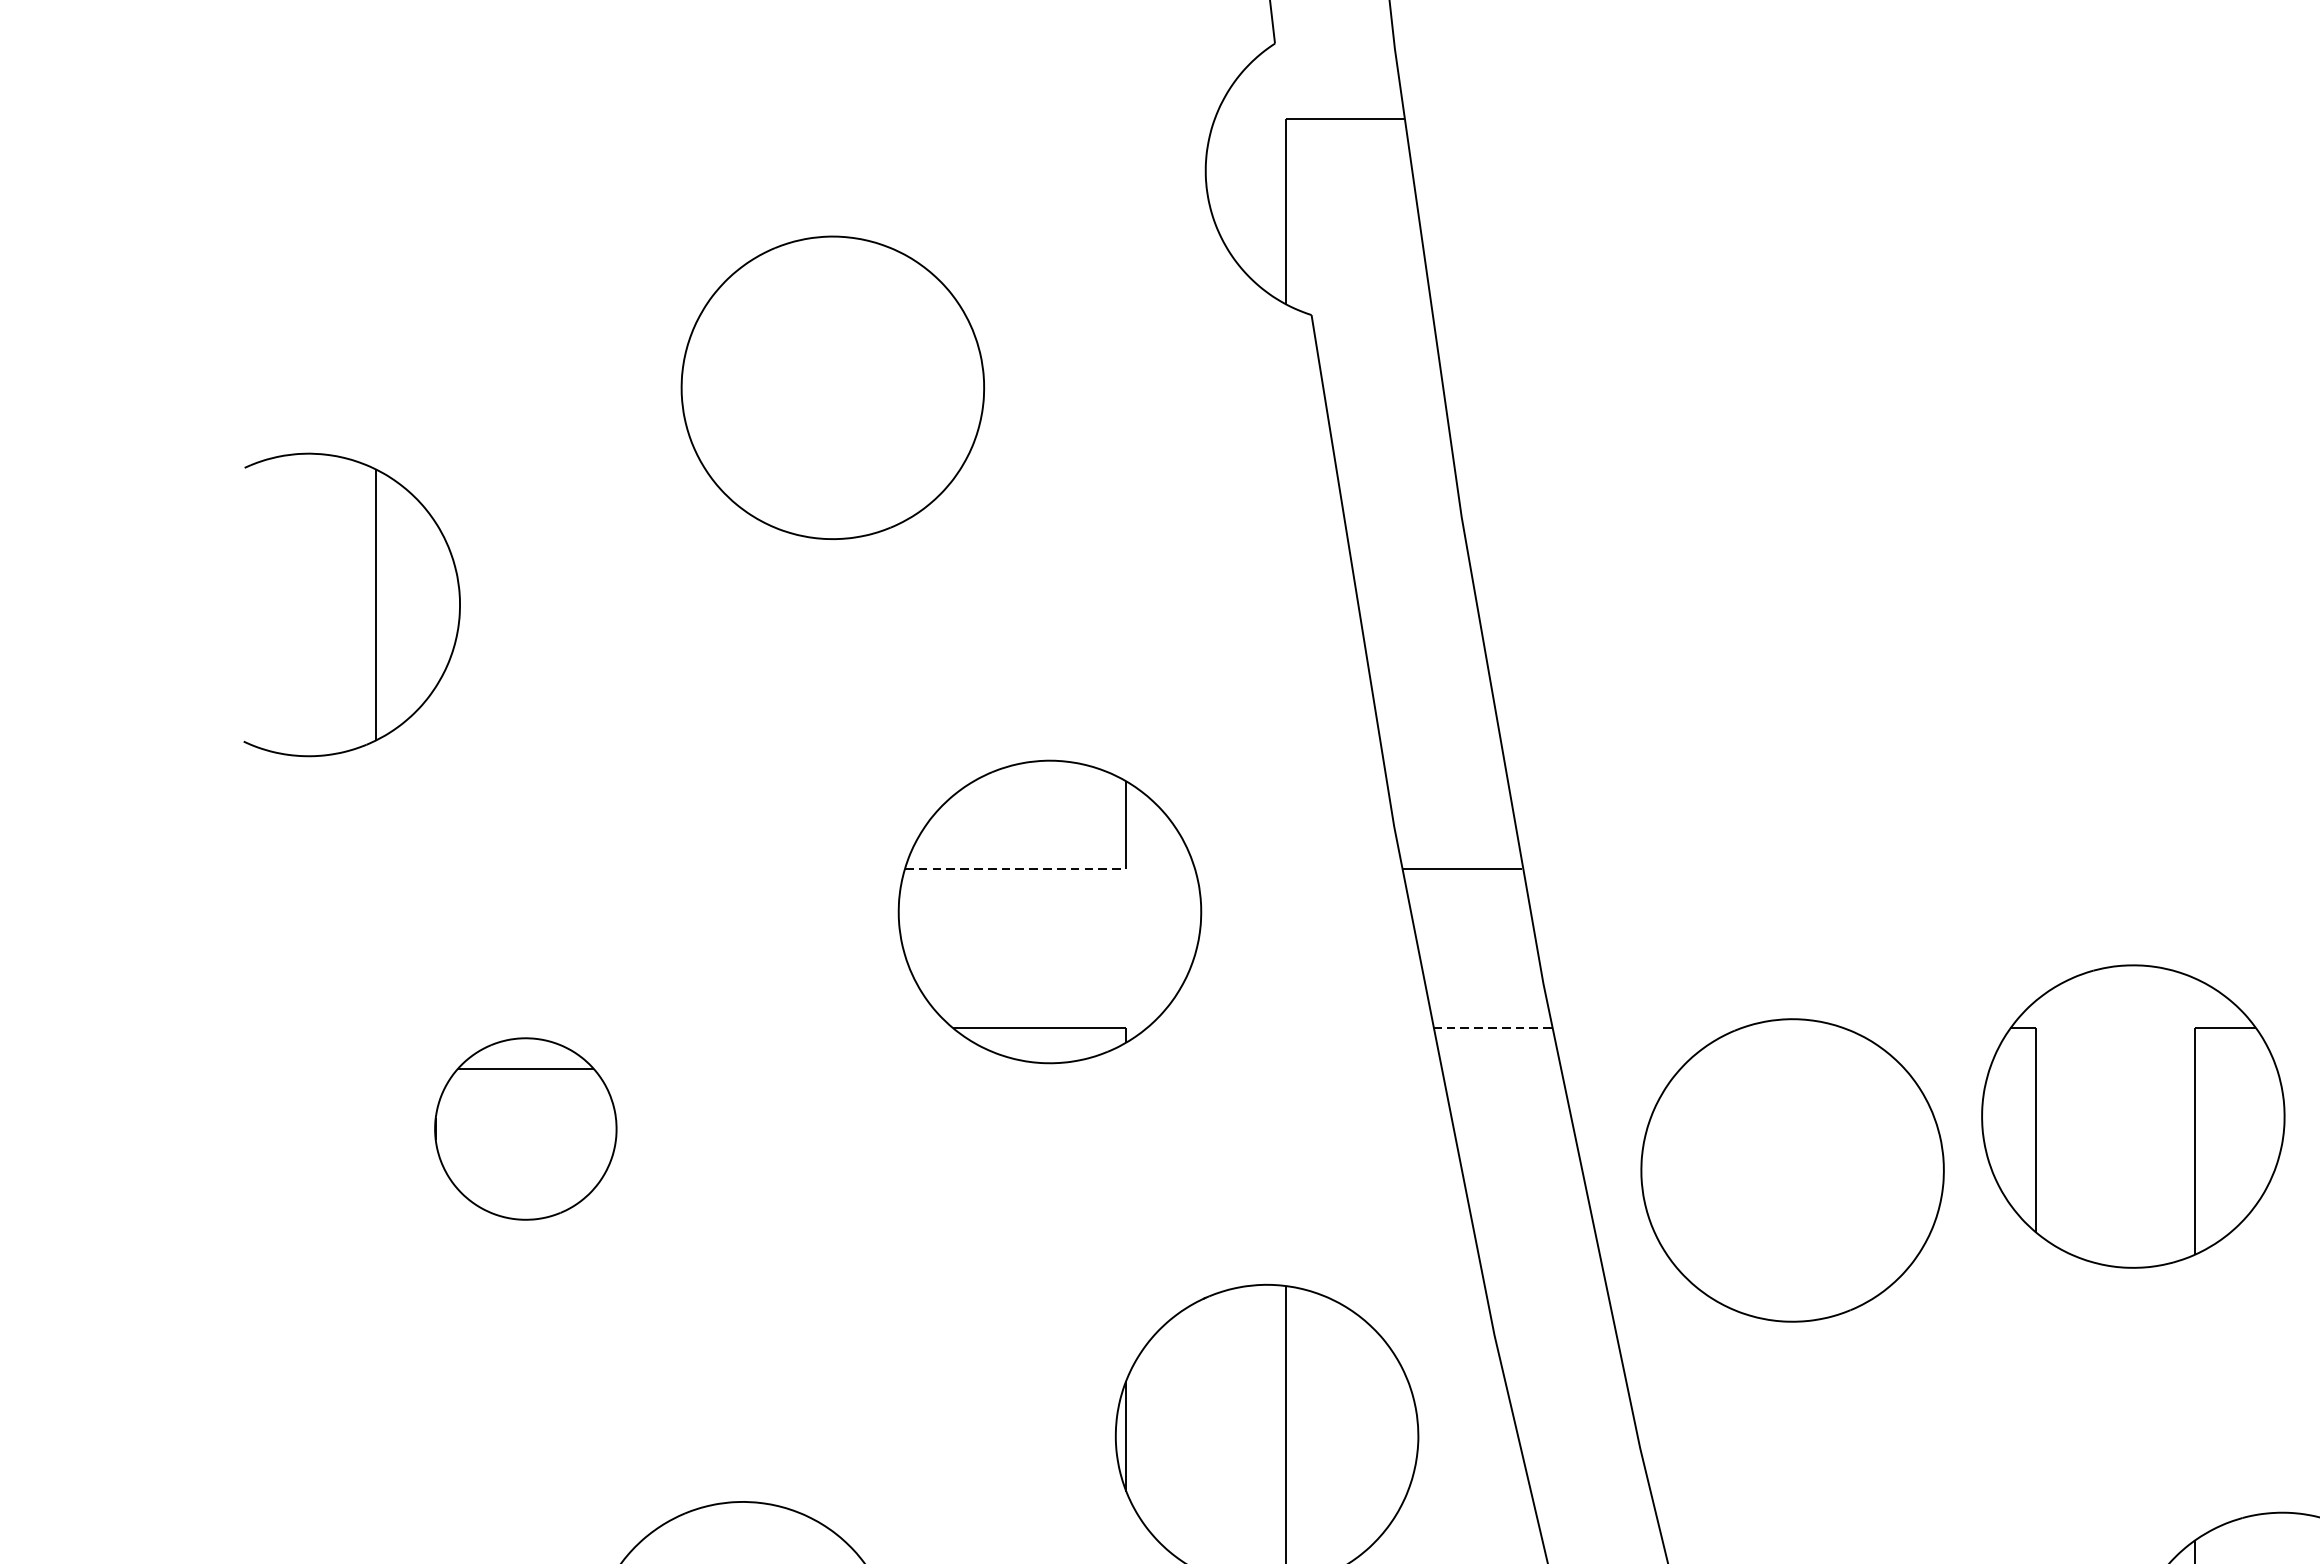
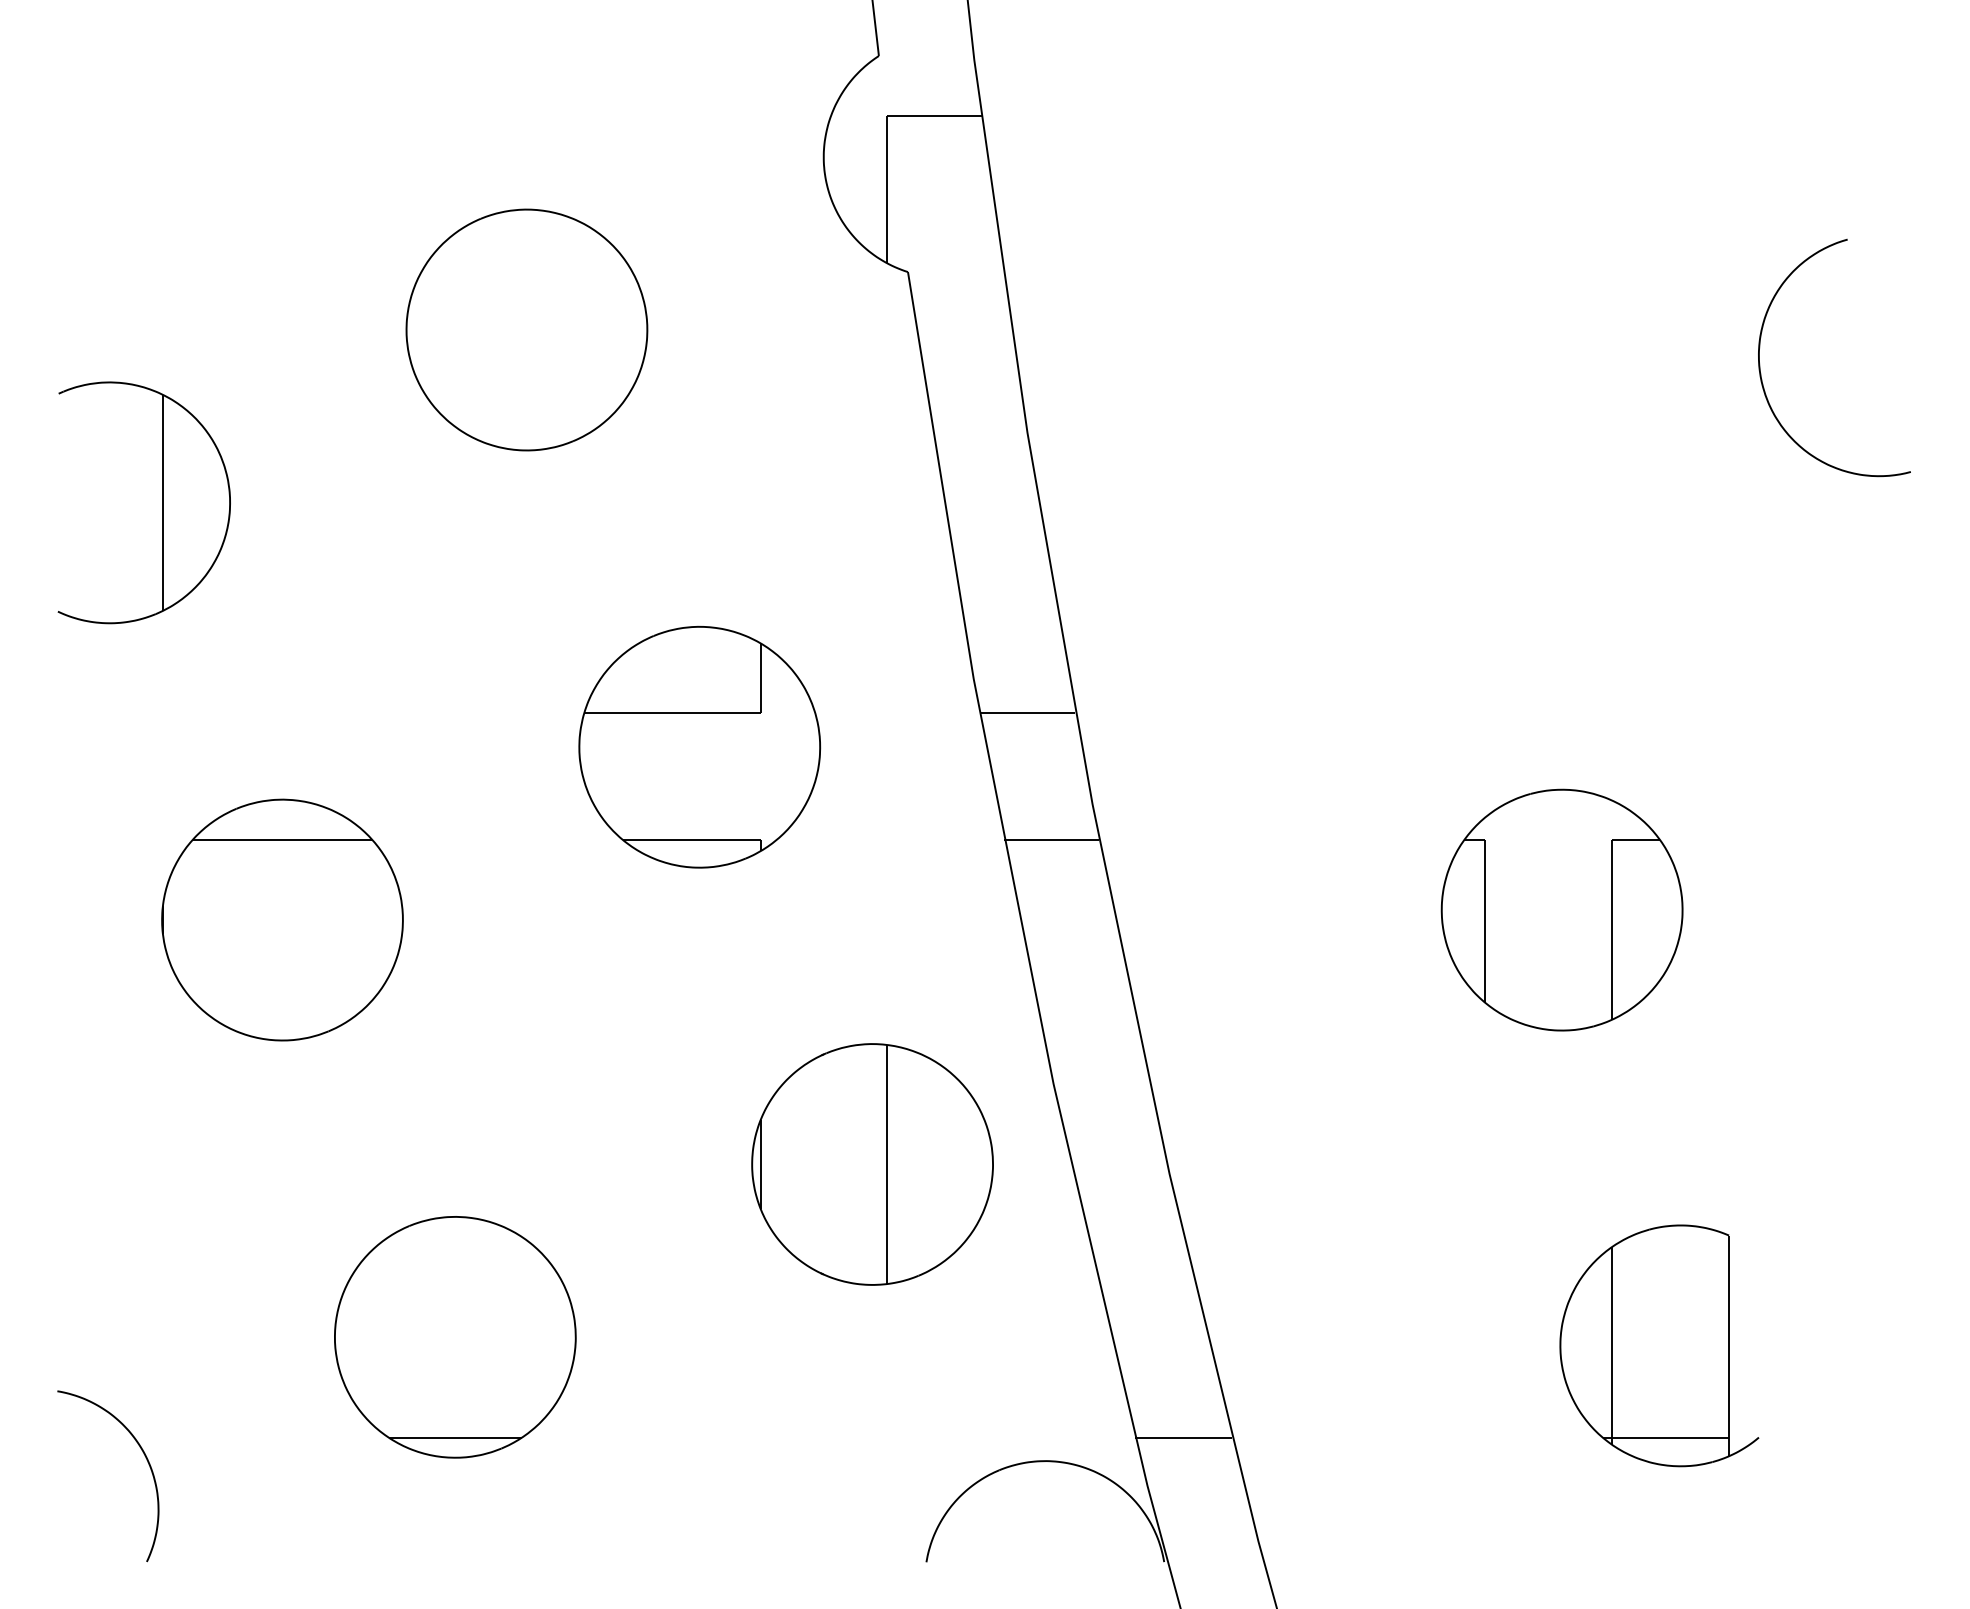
line: (1015, 869) -> (672, 713), dashed -> solid
line: (1491, 1027) -> (1051, 839), dashed -> solid
part: (525, 1128) -> (282, 919), size x1.67
part: (1792, 1169) -> (1290, 952), removed

